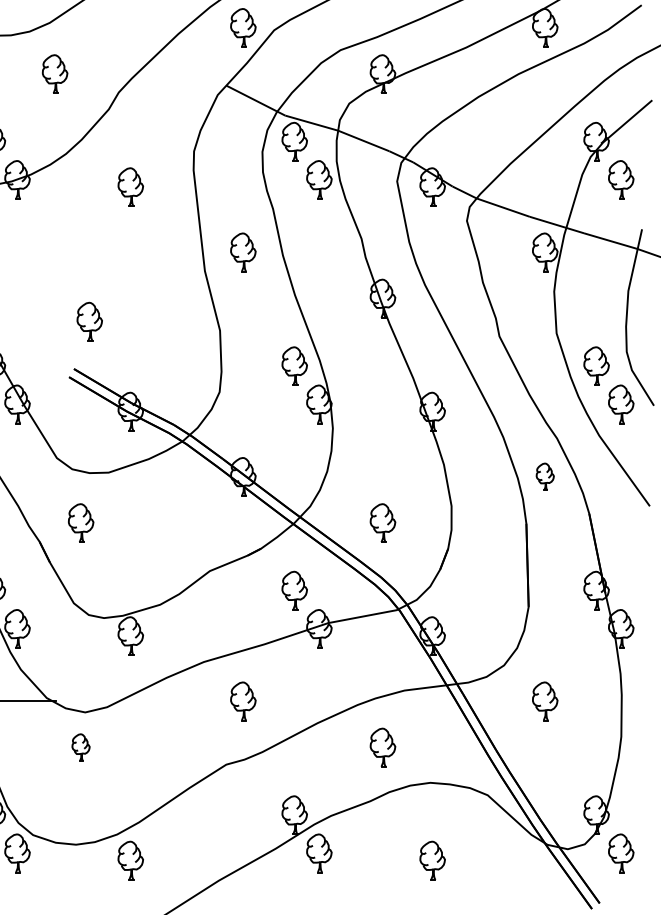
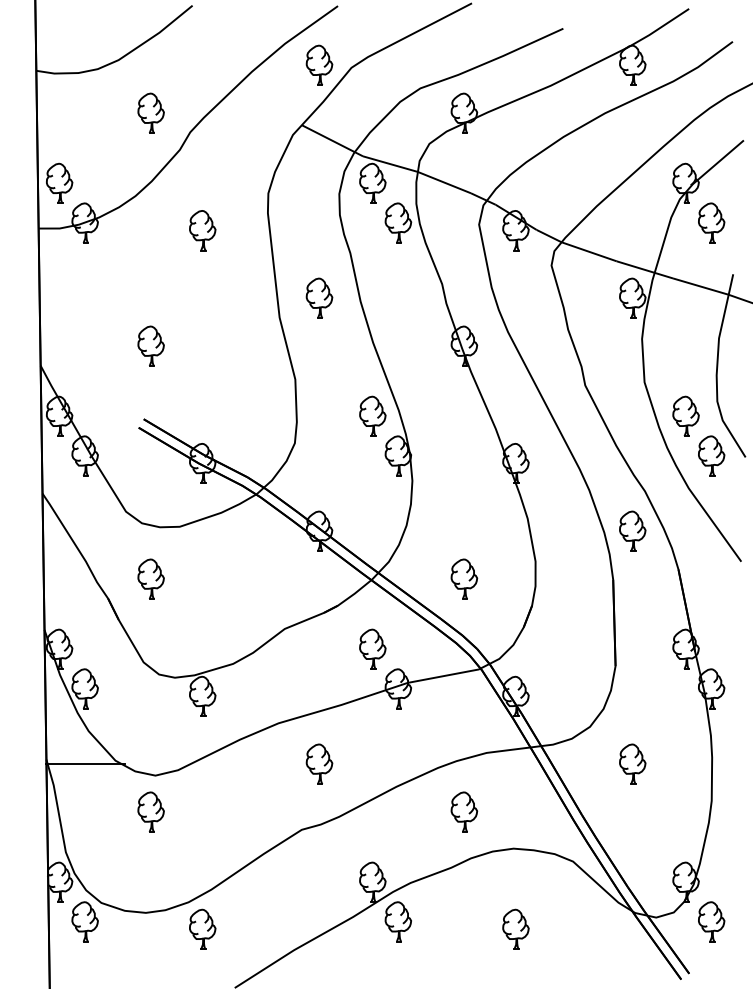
part: (54, 73) -> (150, 112), moved
part: (89, 321) -> (150, 345), moved
part: (544, 476) -> (632, 530), size x1.43
part: (80, 747) -> (150, 811), size x1.43

